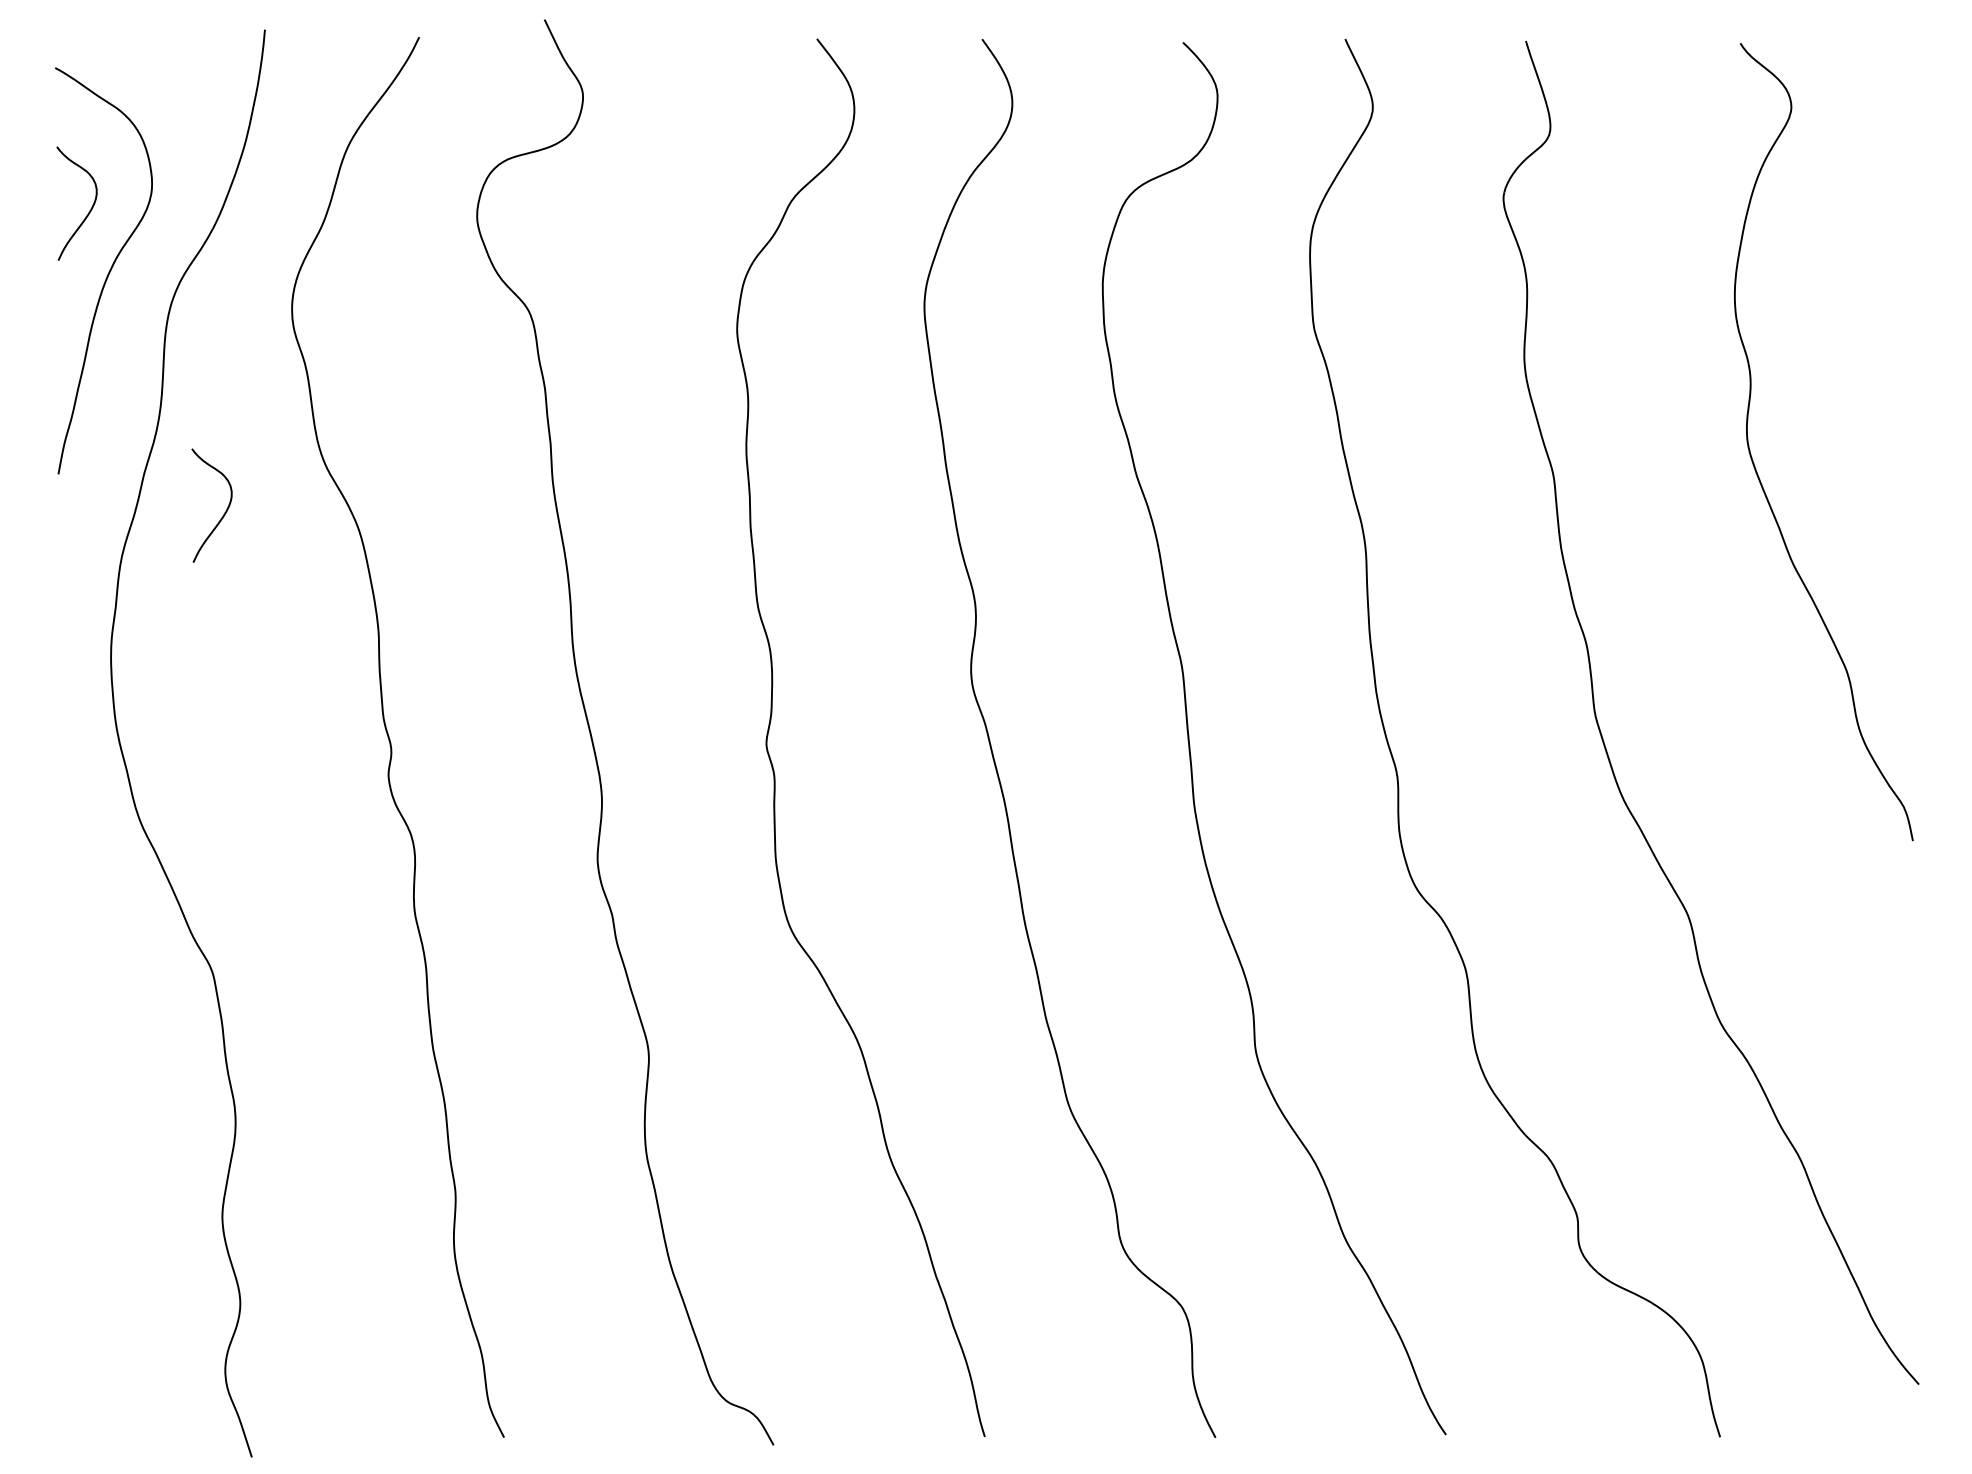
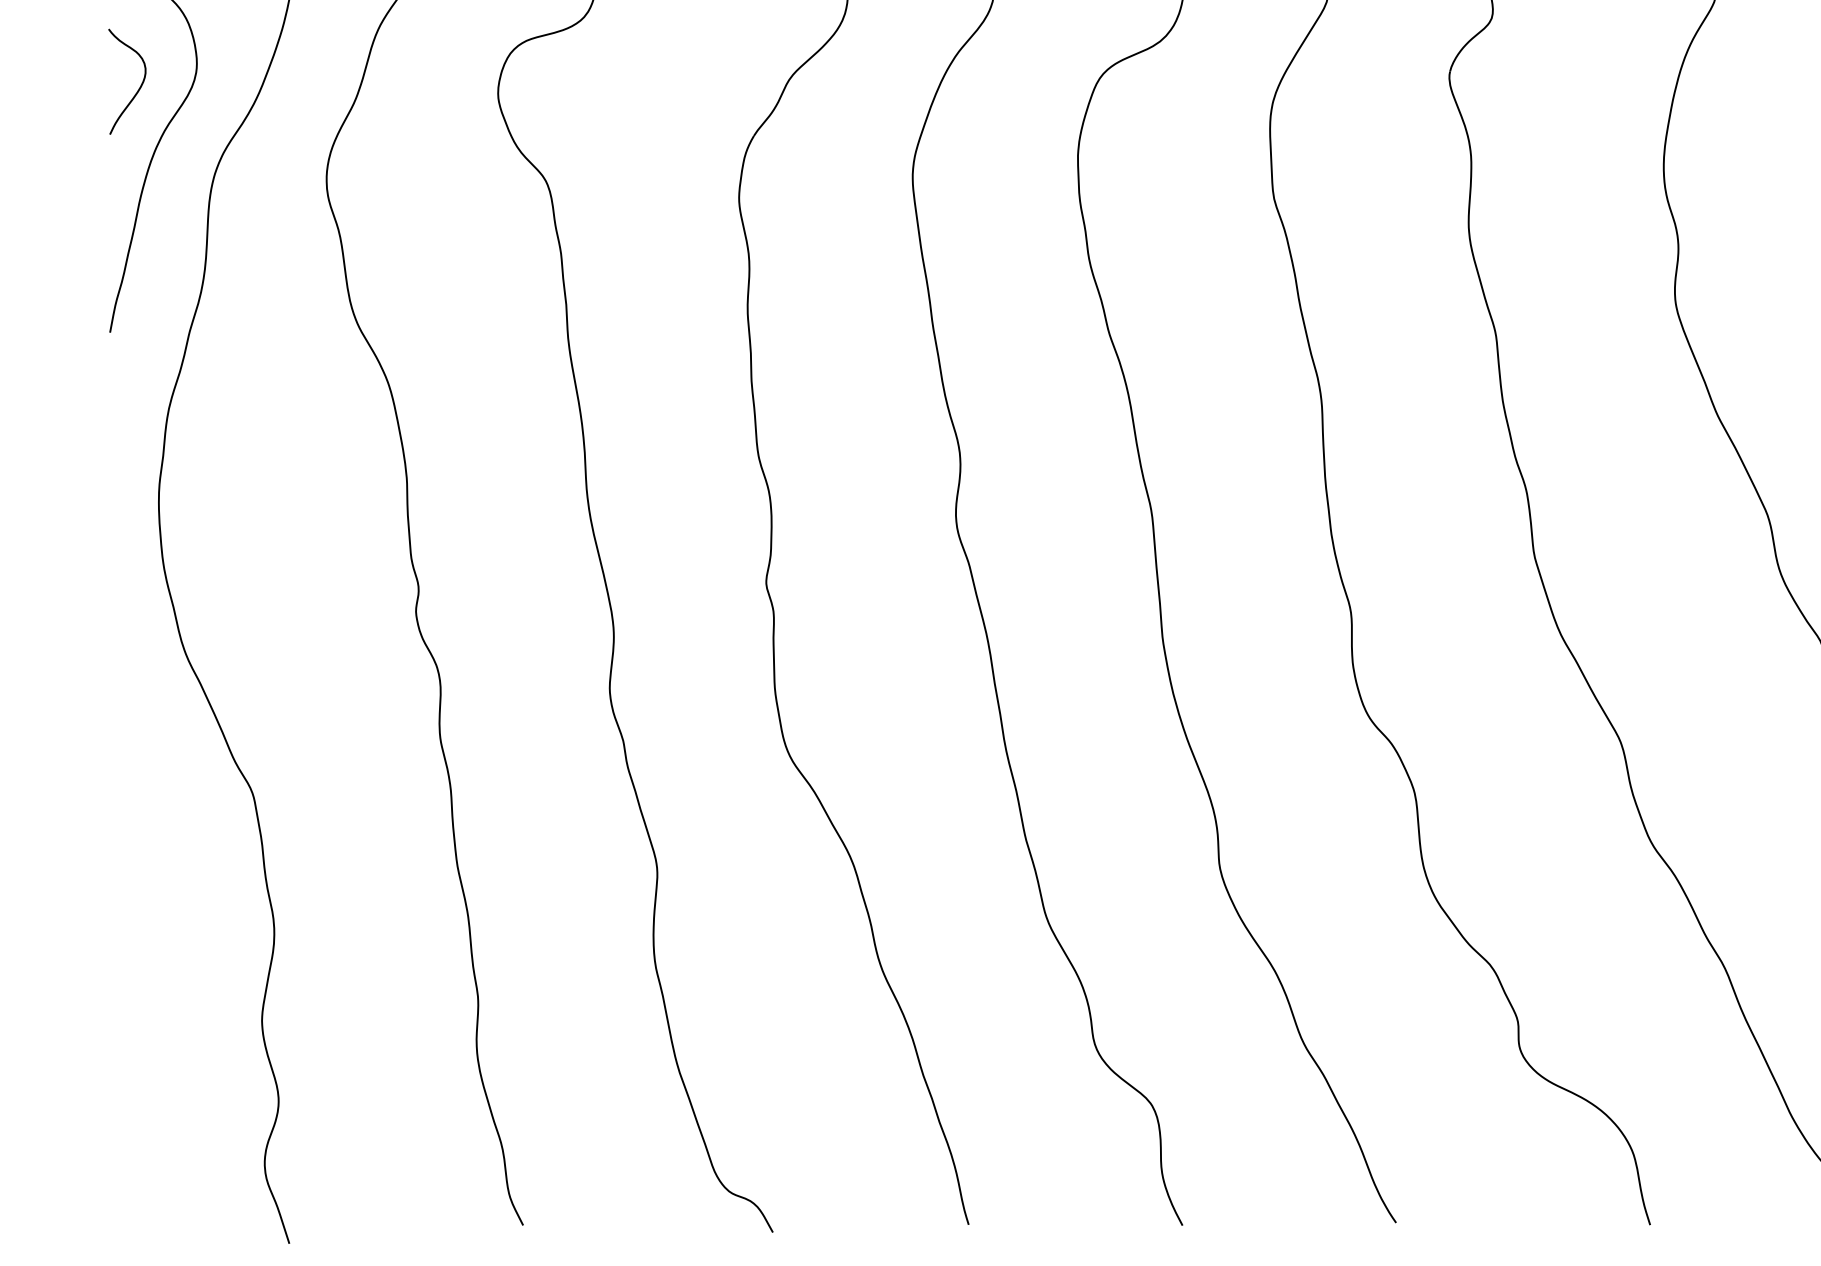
curve: (224, 512) -> (264, 368), removed

